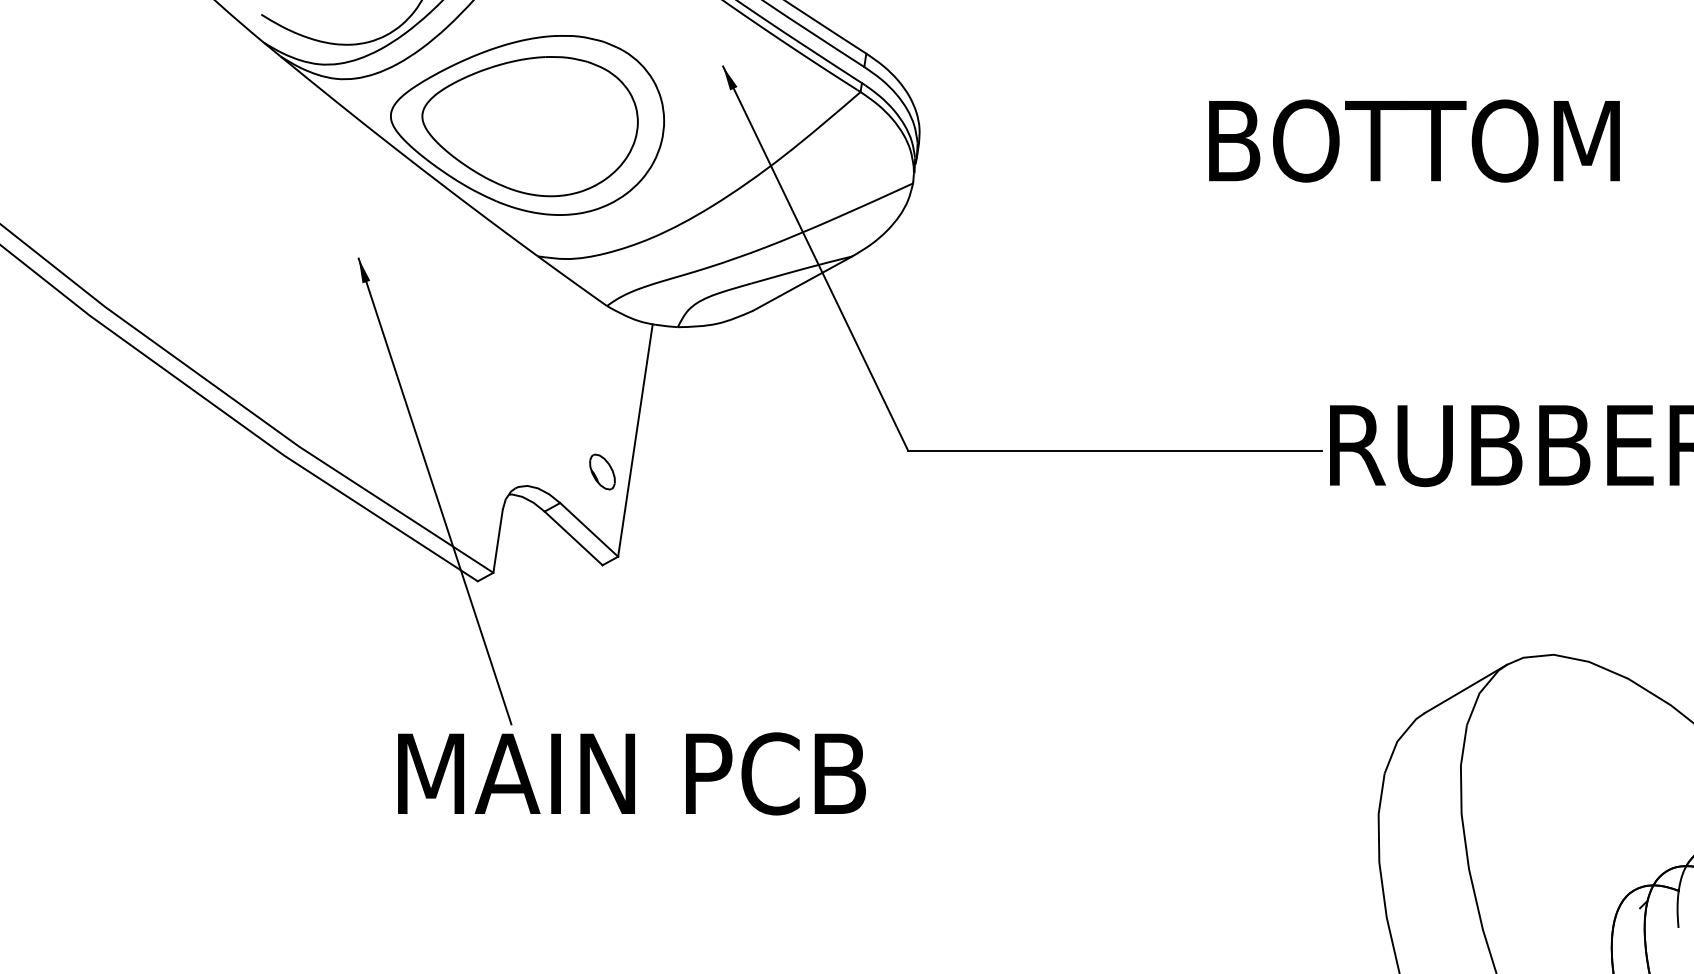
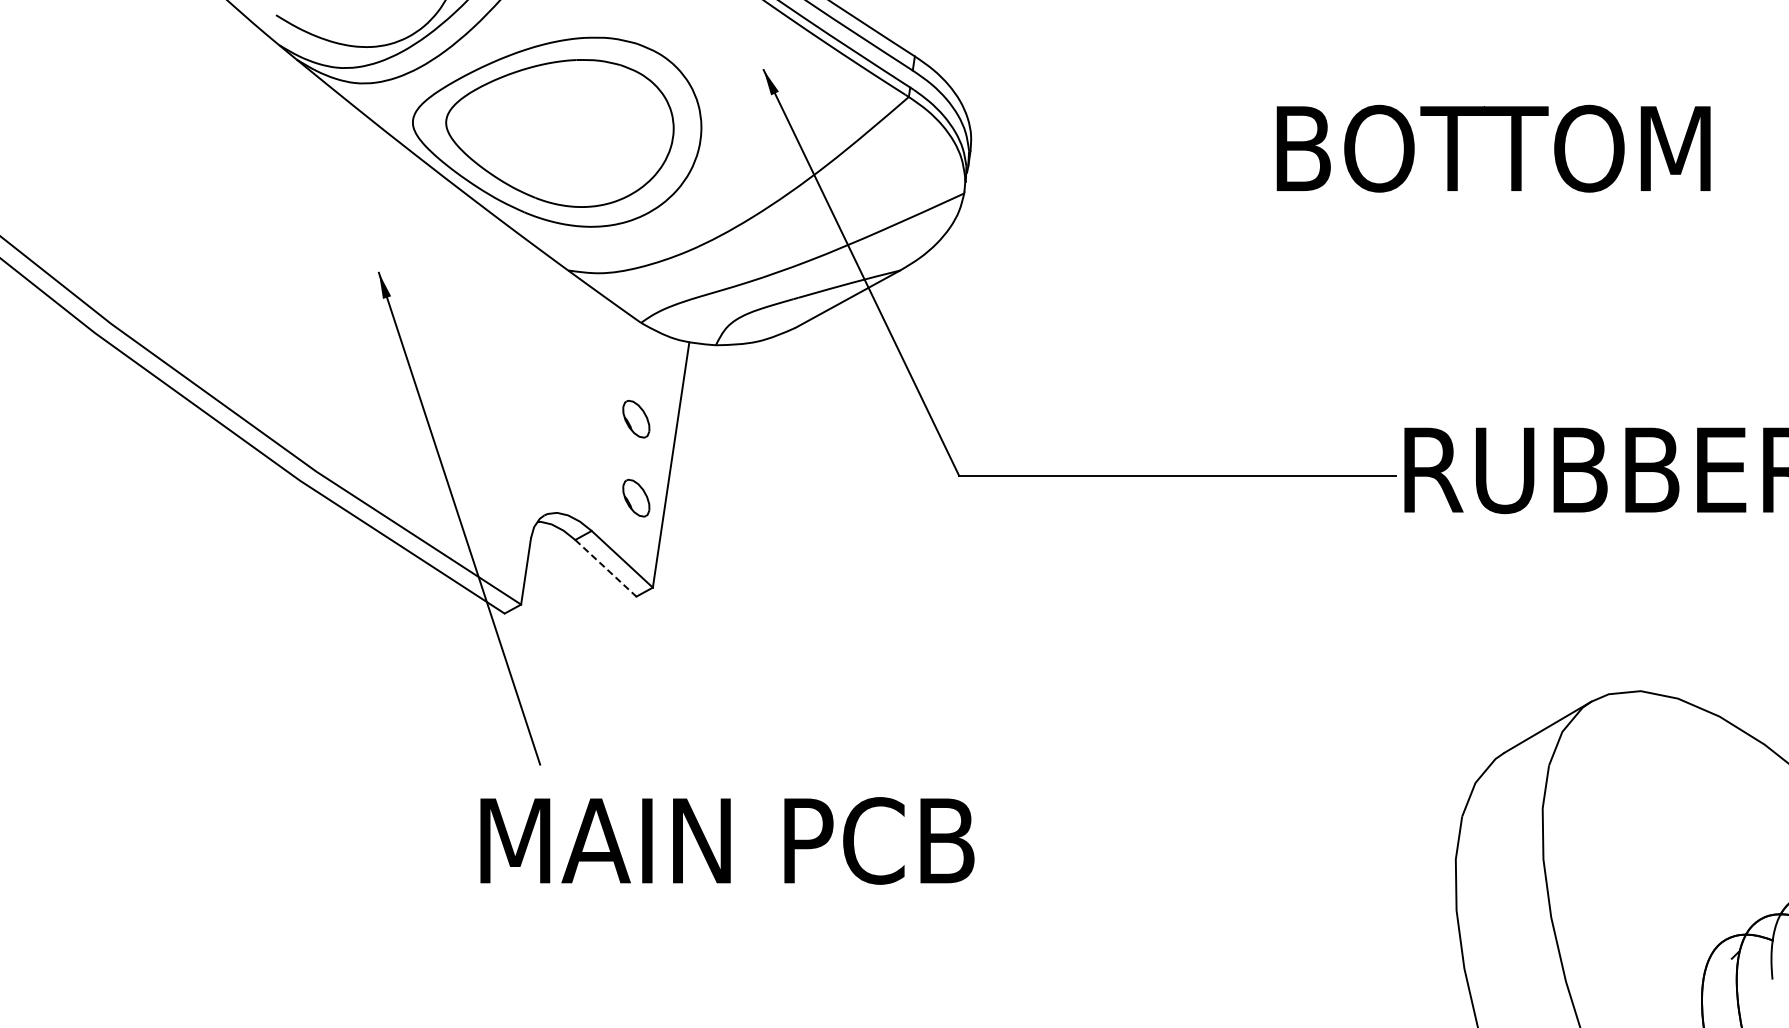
part: (602, 396) -> (636, 418), added
line: (573, 538) -> (605, 568), solid -> dashed
text: (632, 773) -> (727, 840), moved

